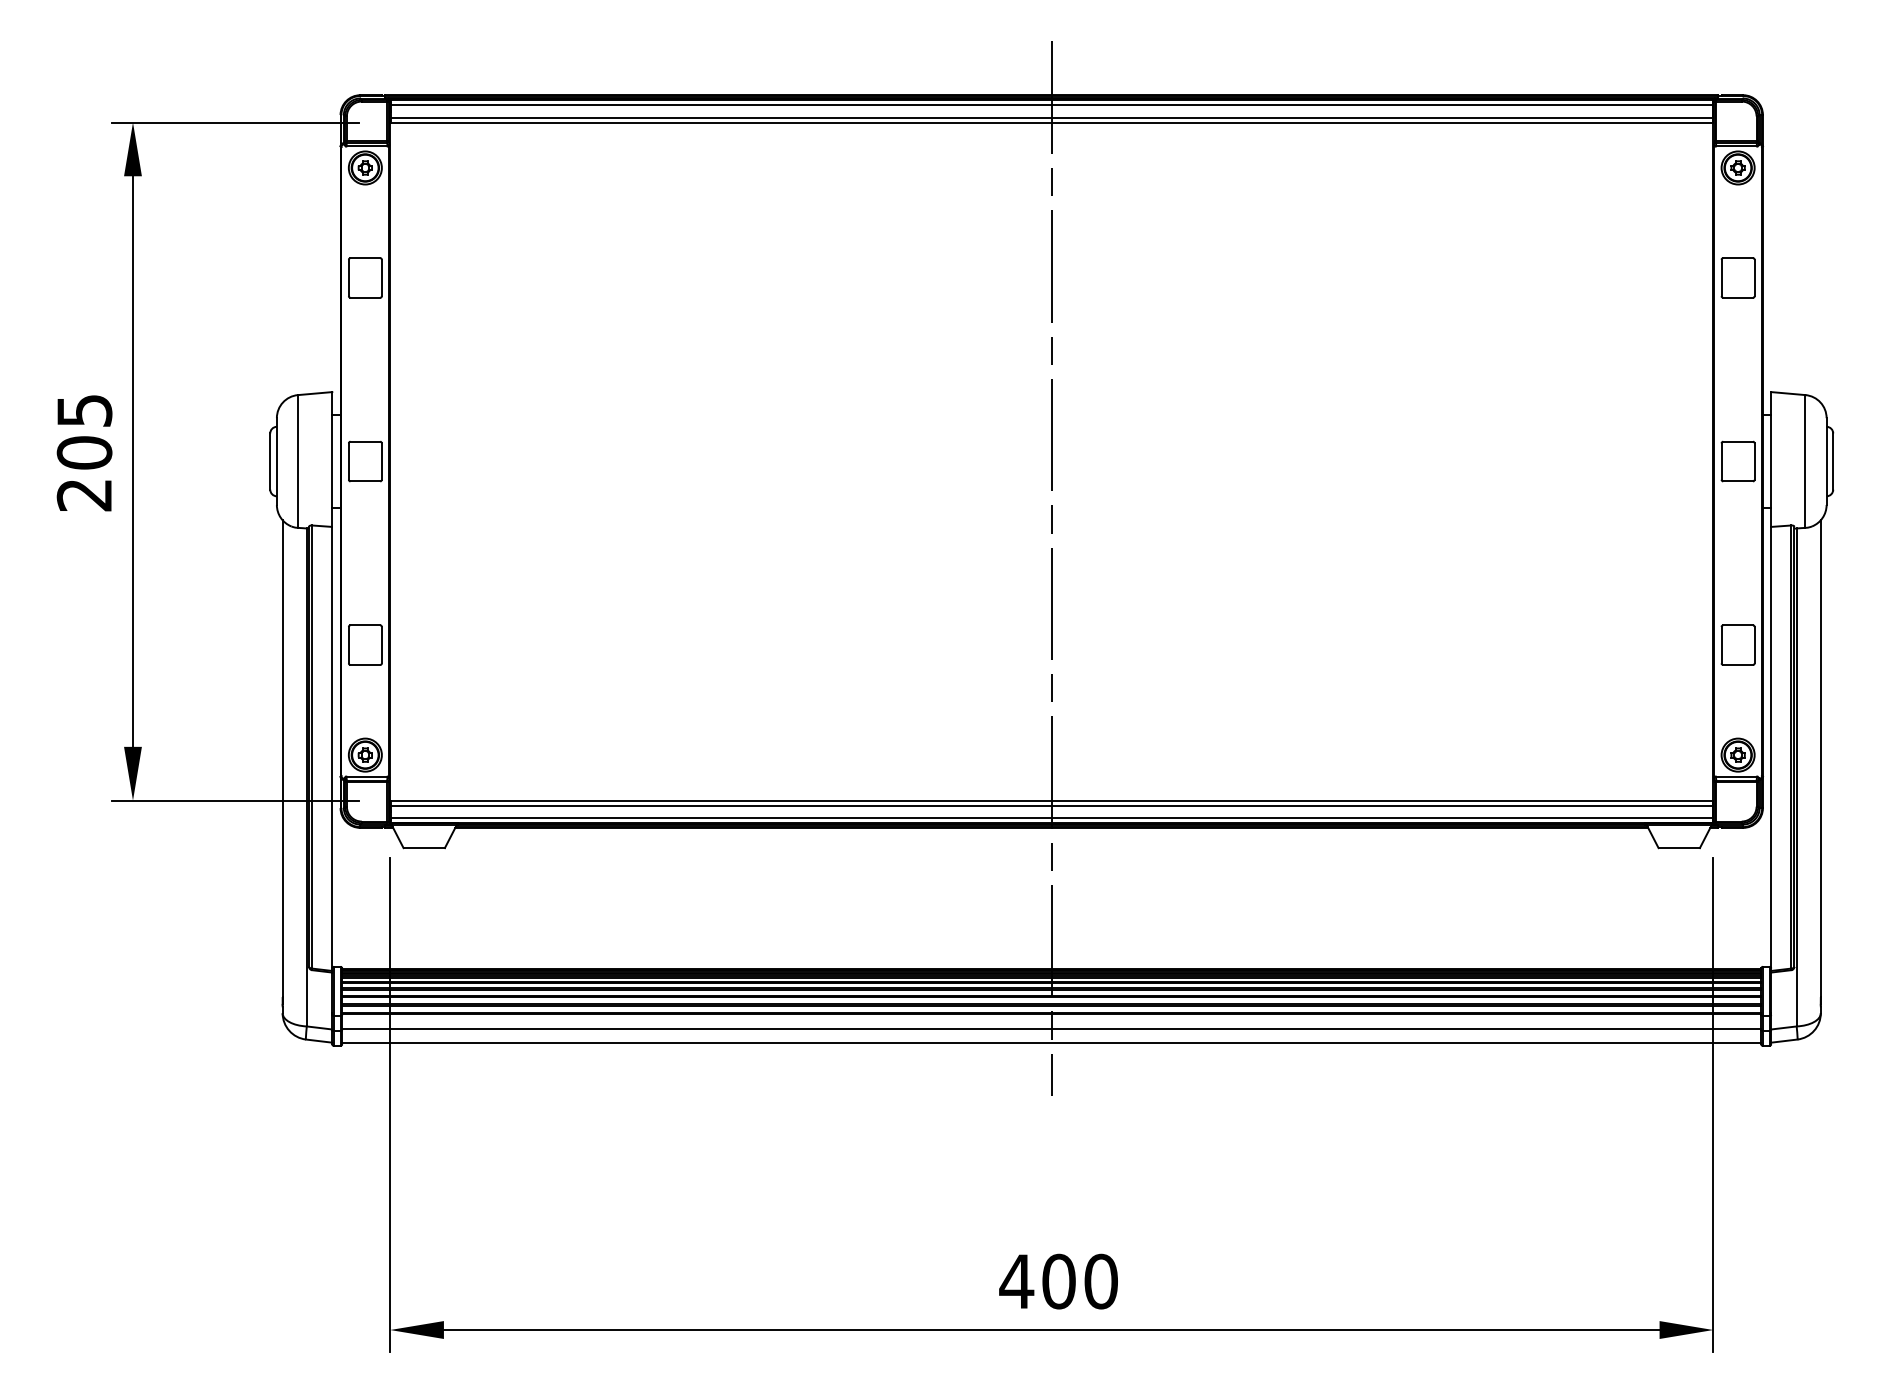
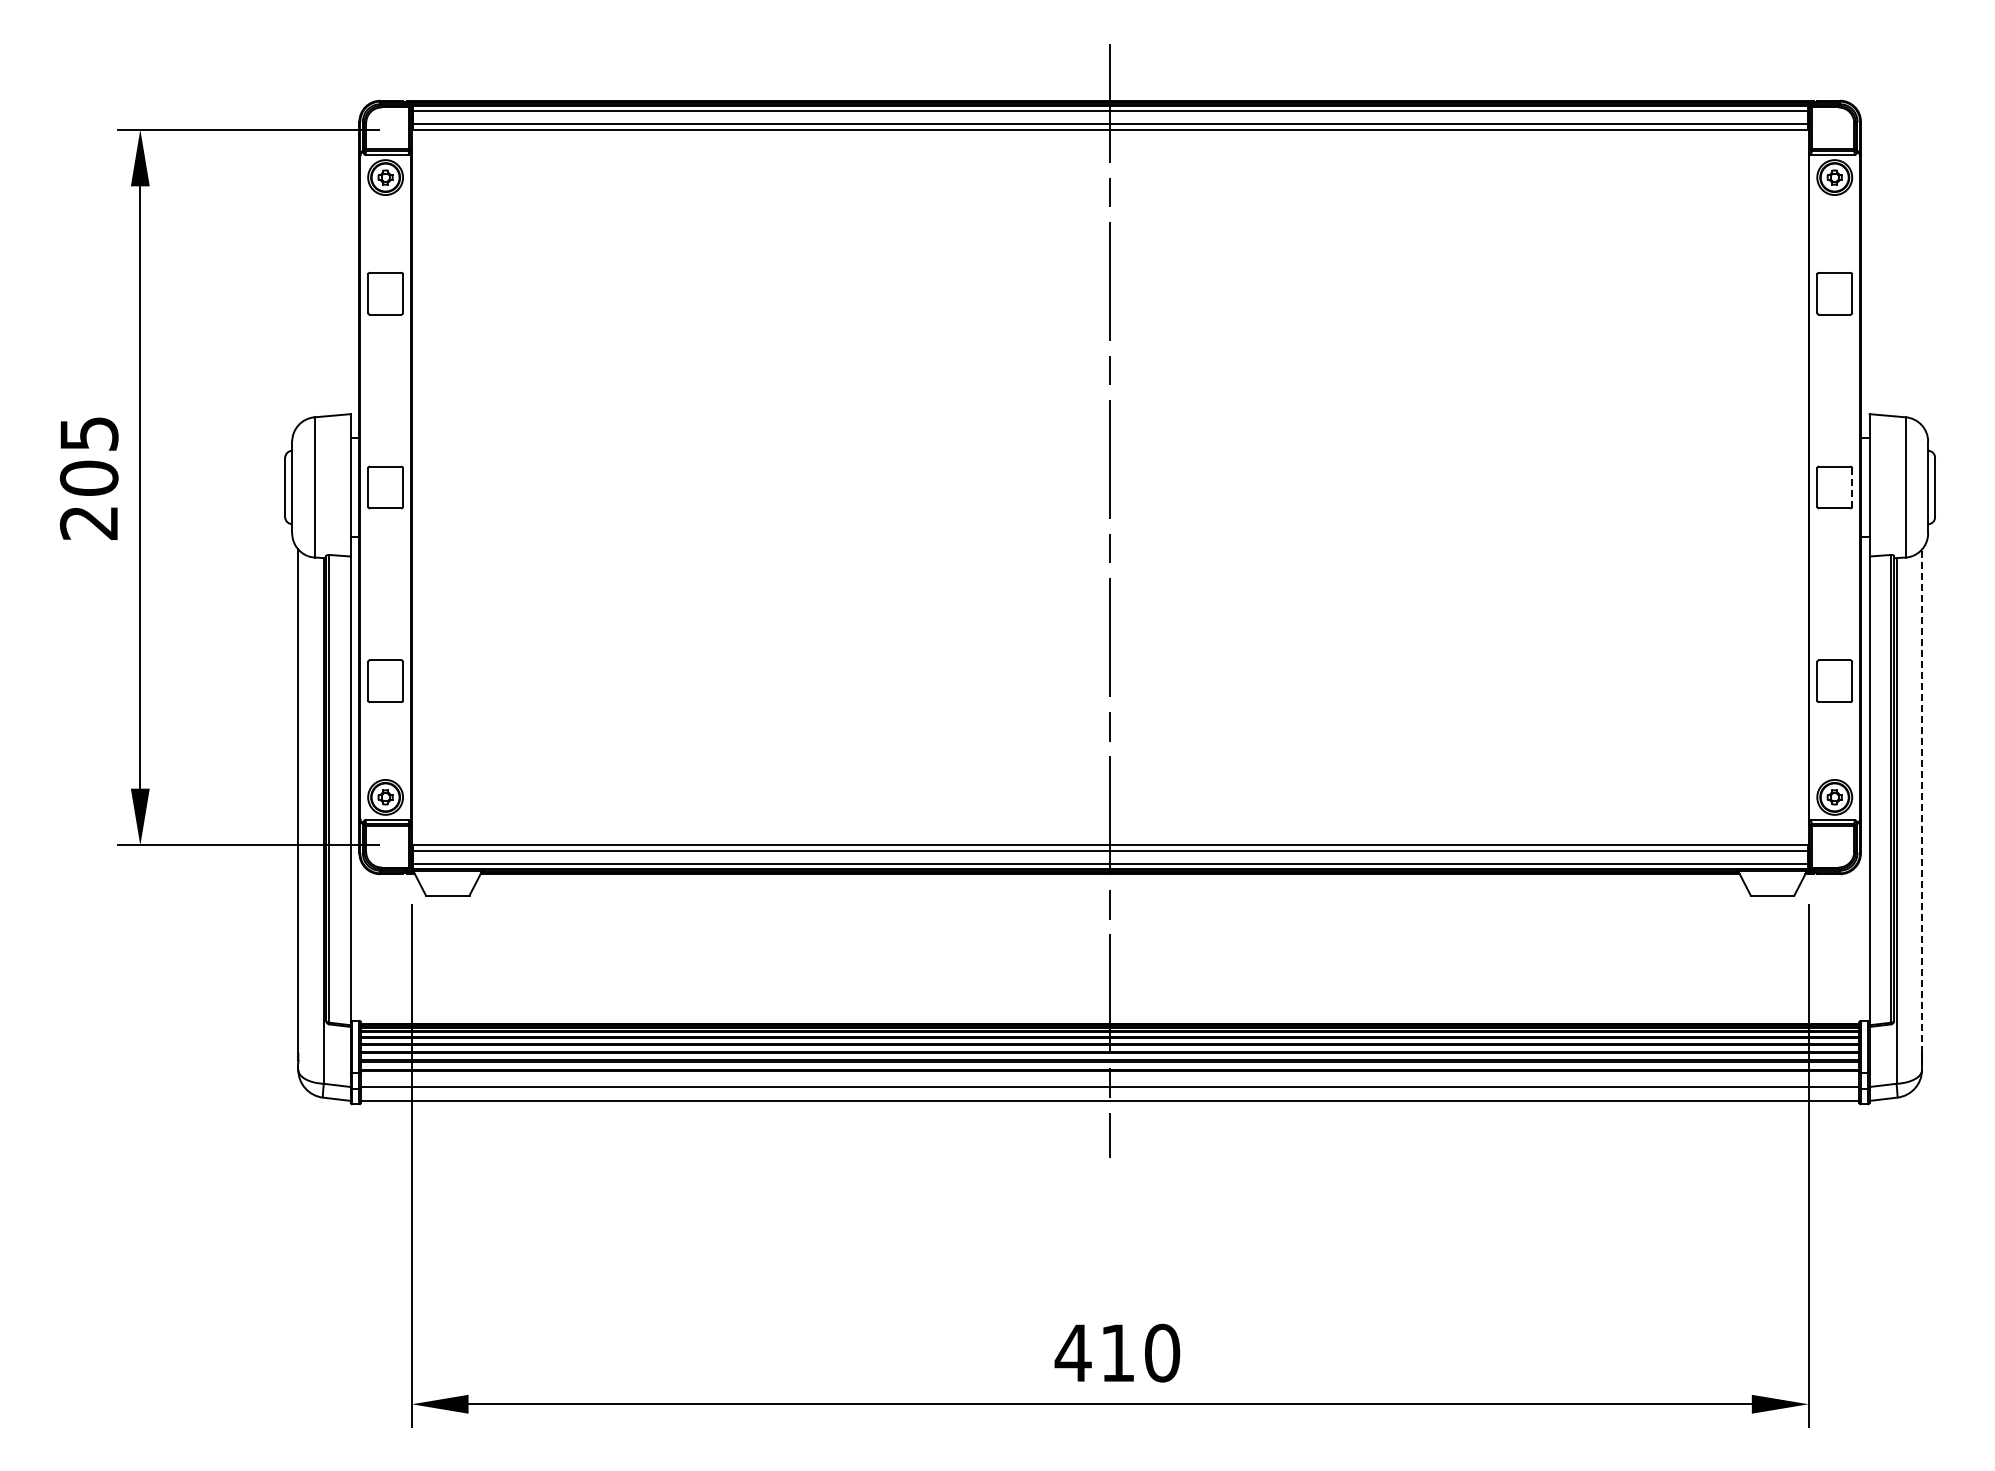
line: (1754, 461) -> (1852, 487), solid -> dashed
line: (1821, 759) -> (1922, 801), solid -> dashed
text: (1058, 1280) -> (1117, 1352), 400 -> 410

